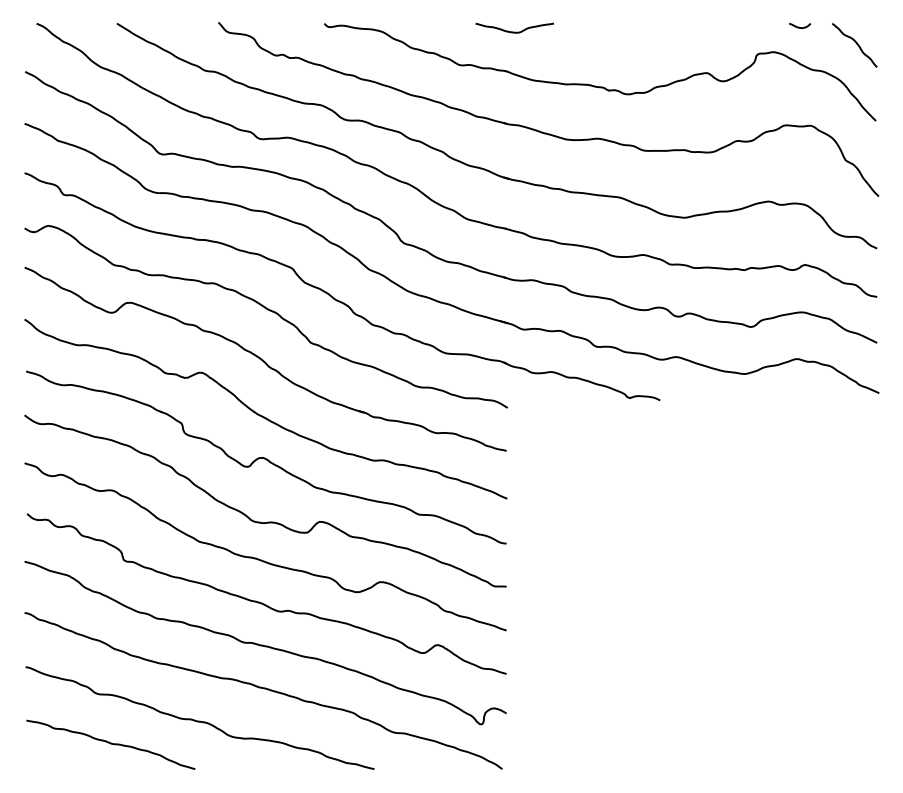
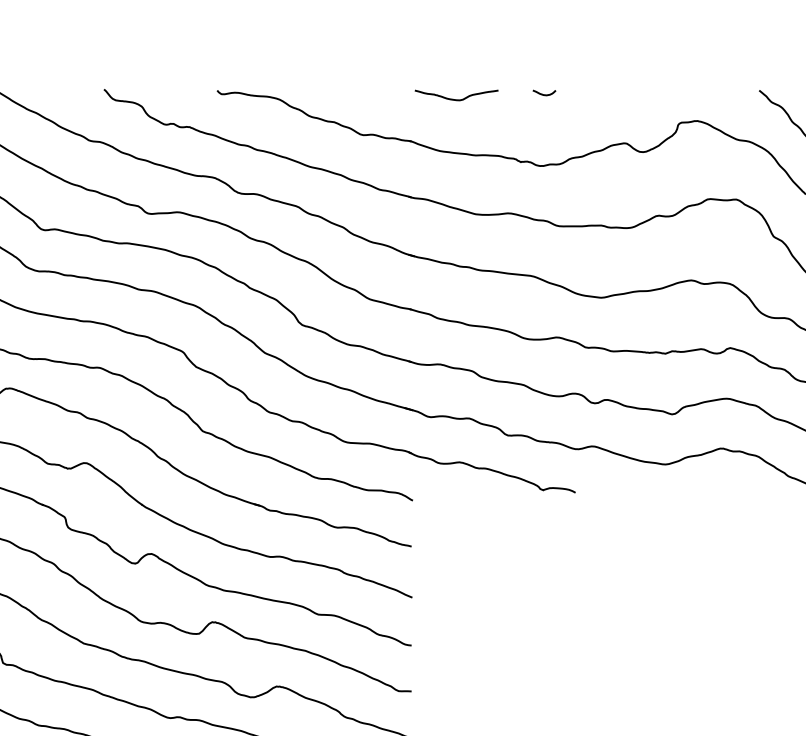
curve: (800, 27) -> (544, 94), moved
curve: (514, 31) -> (456, 98), moved

